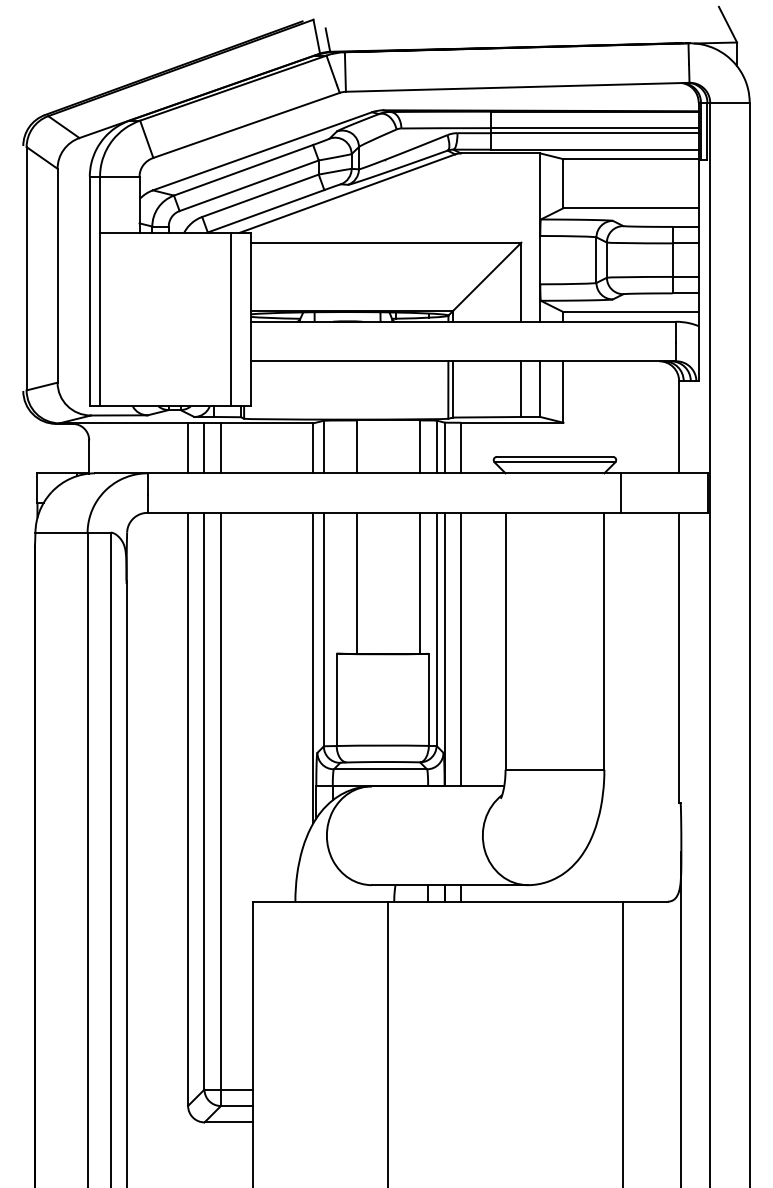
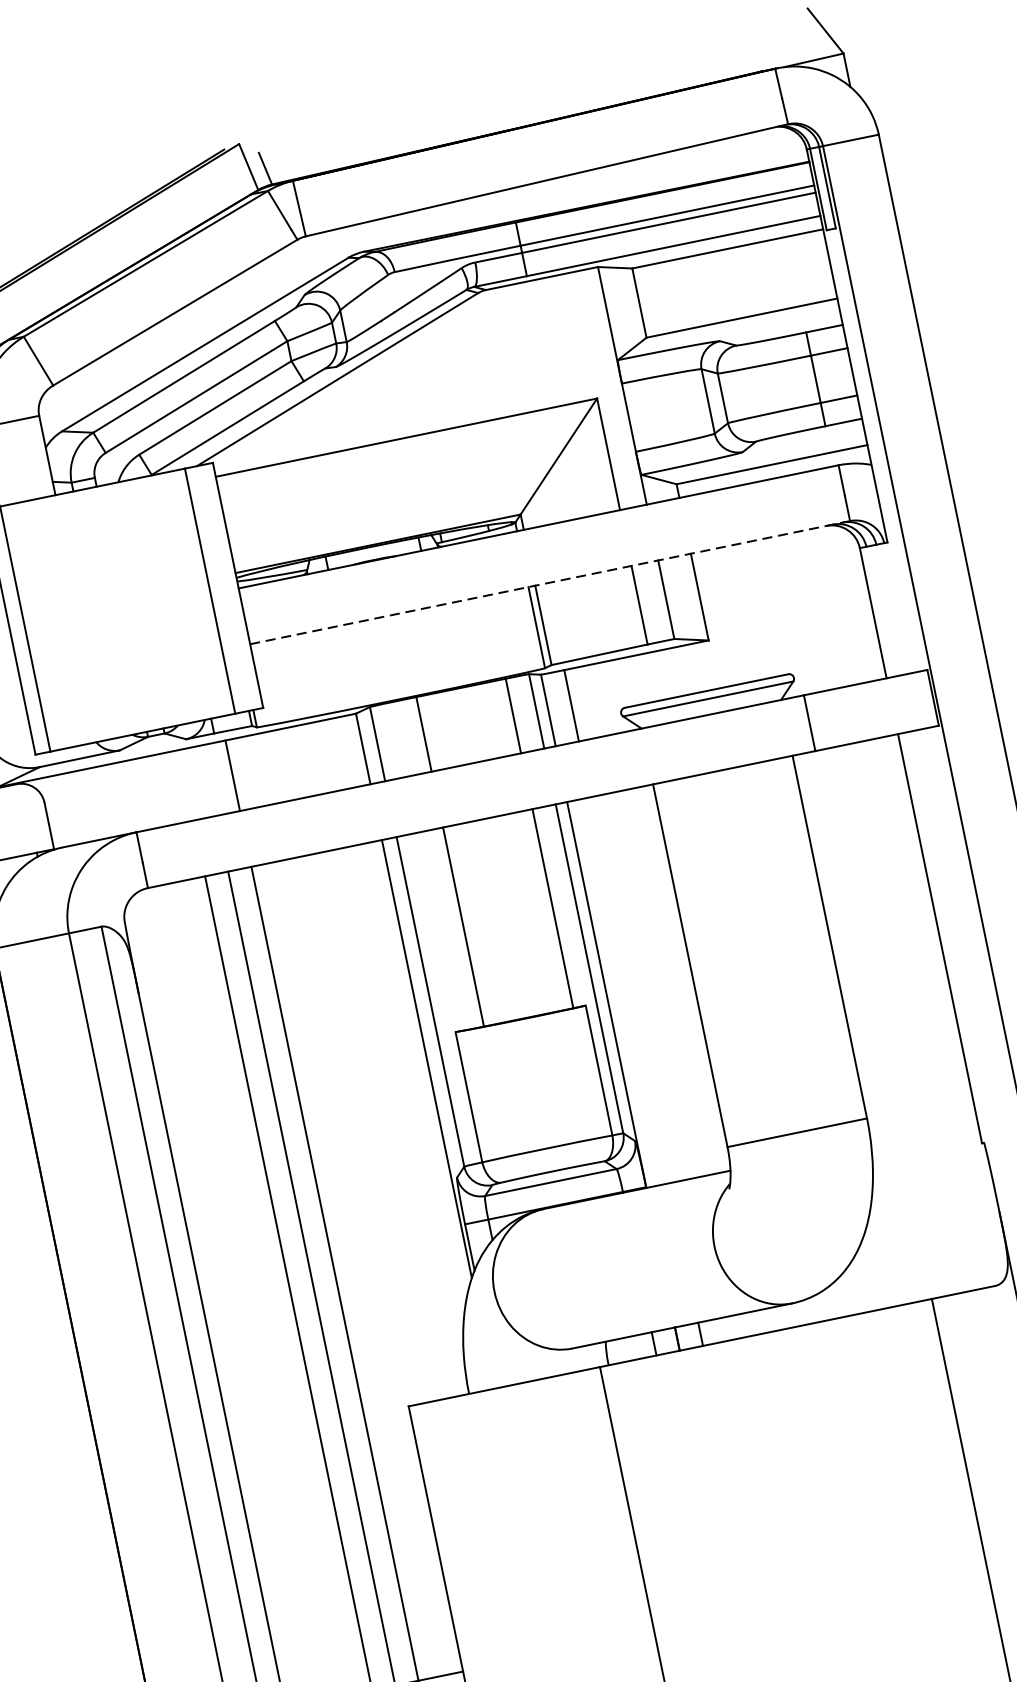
line: (463, 361) -> (549, 582), solid -> dashed
line: (188, 448) -> (186, 785), removed
line: (204, 448) -> (209, 780), removed
line: (461, 649) -> (630, 989), removed

